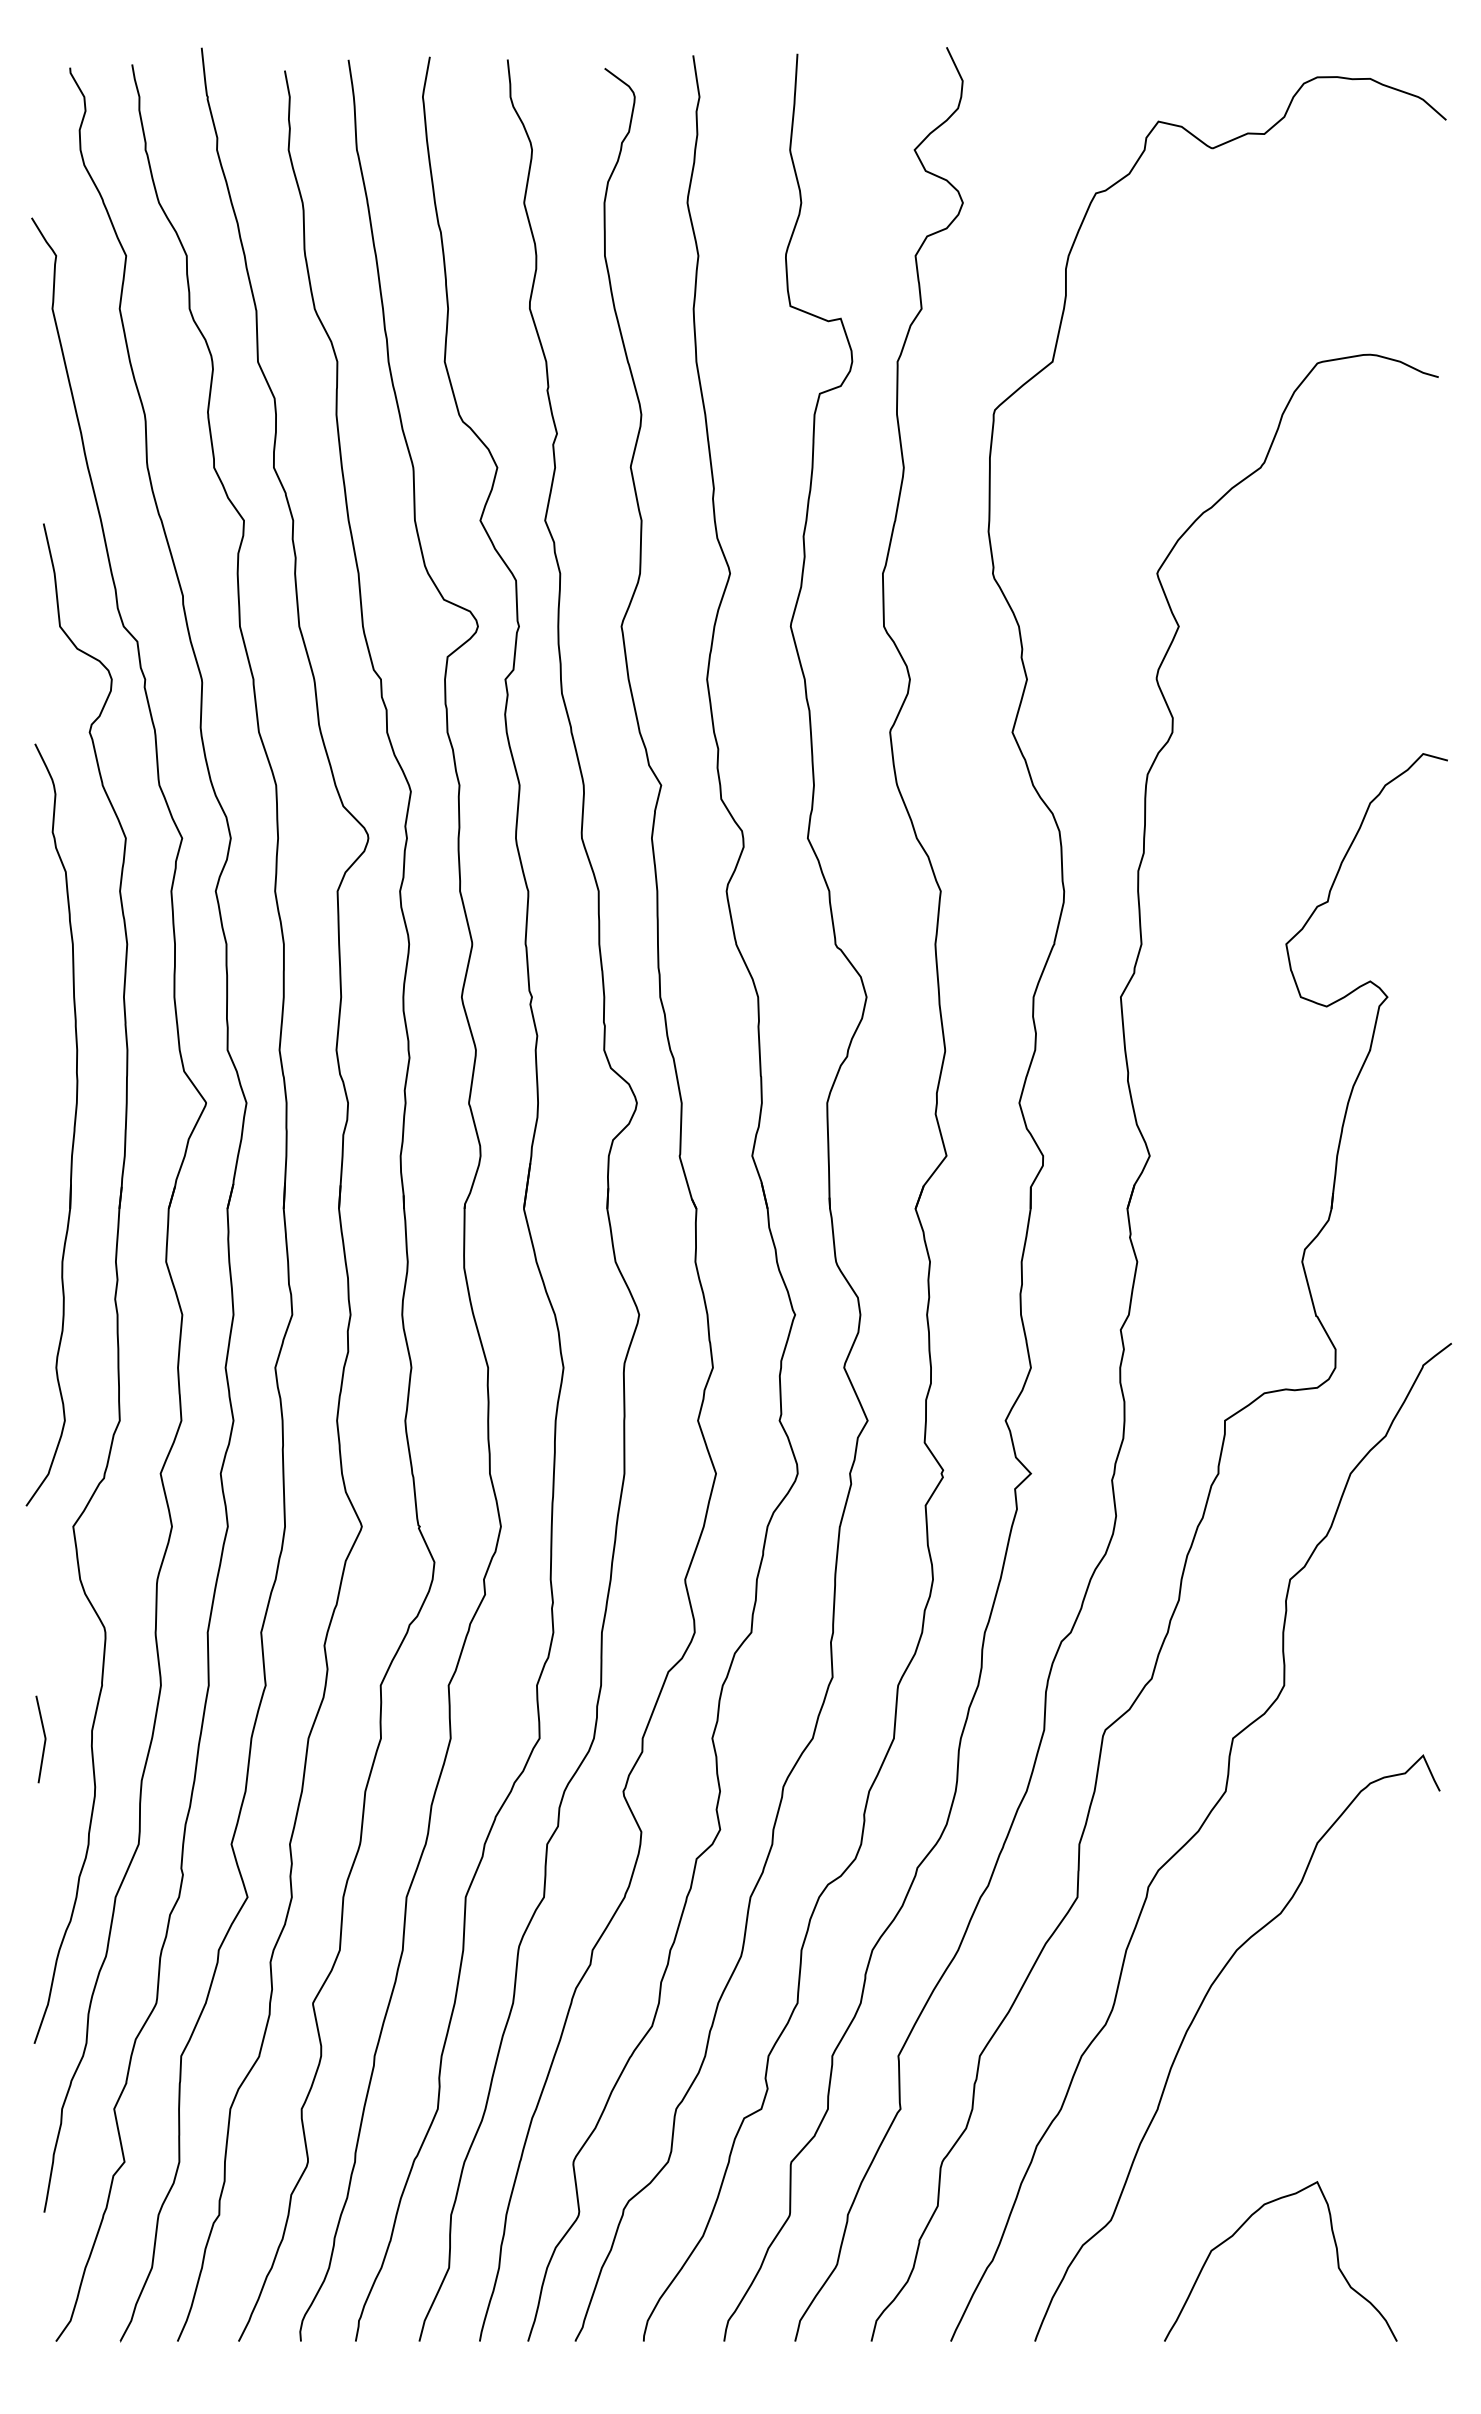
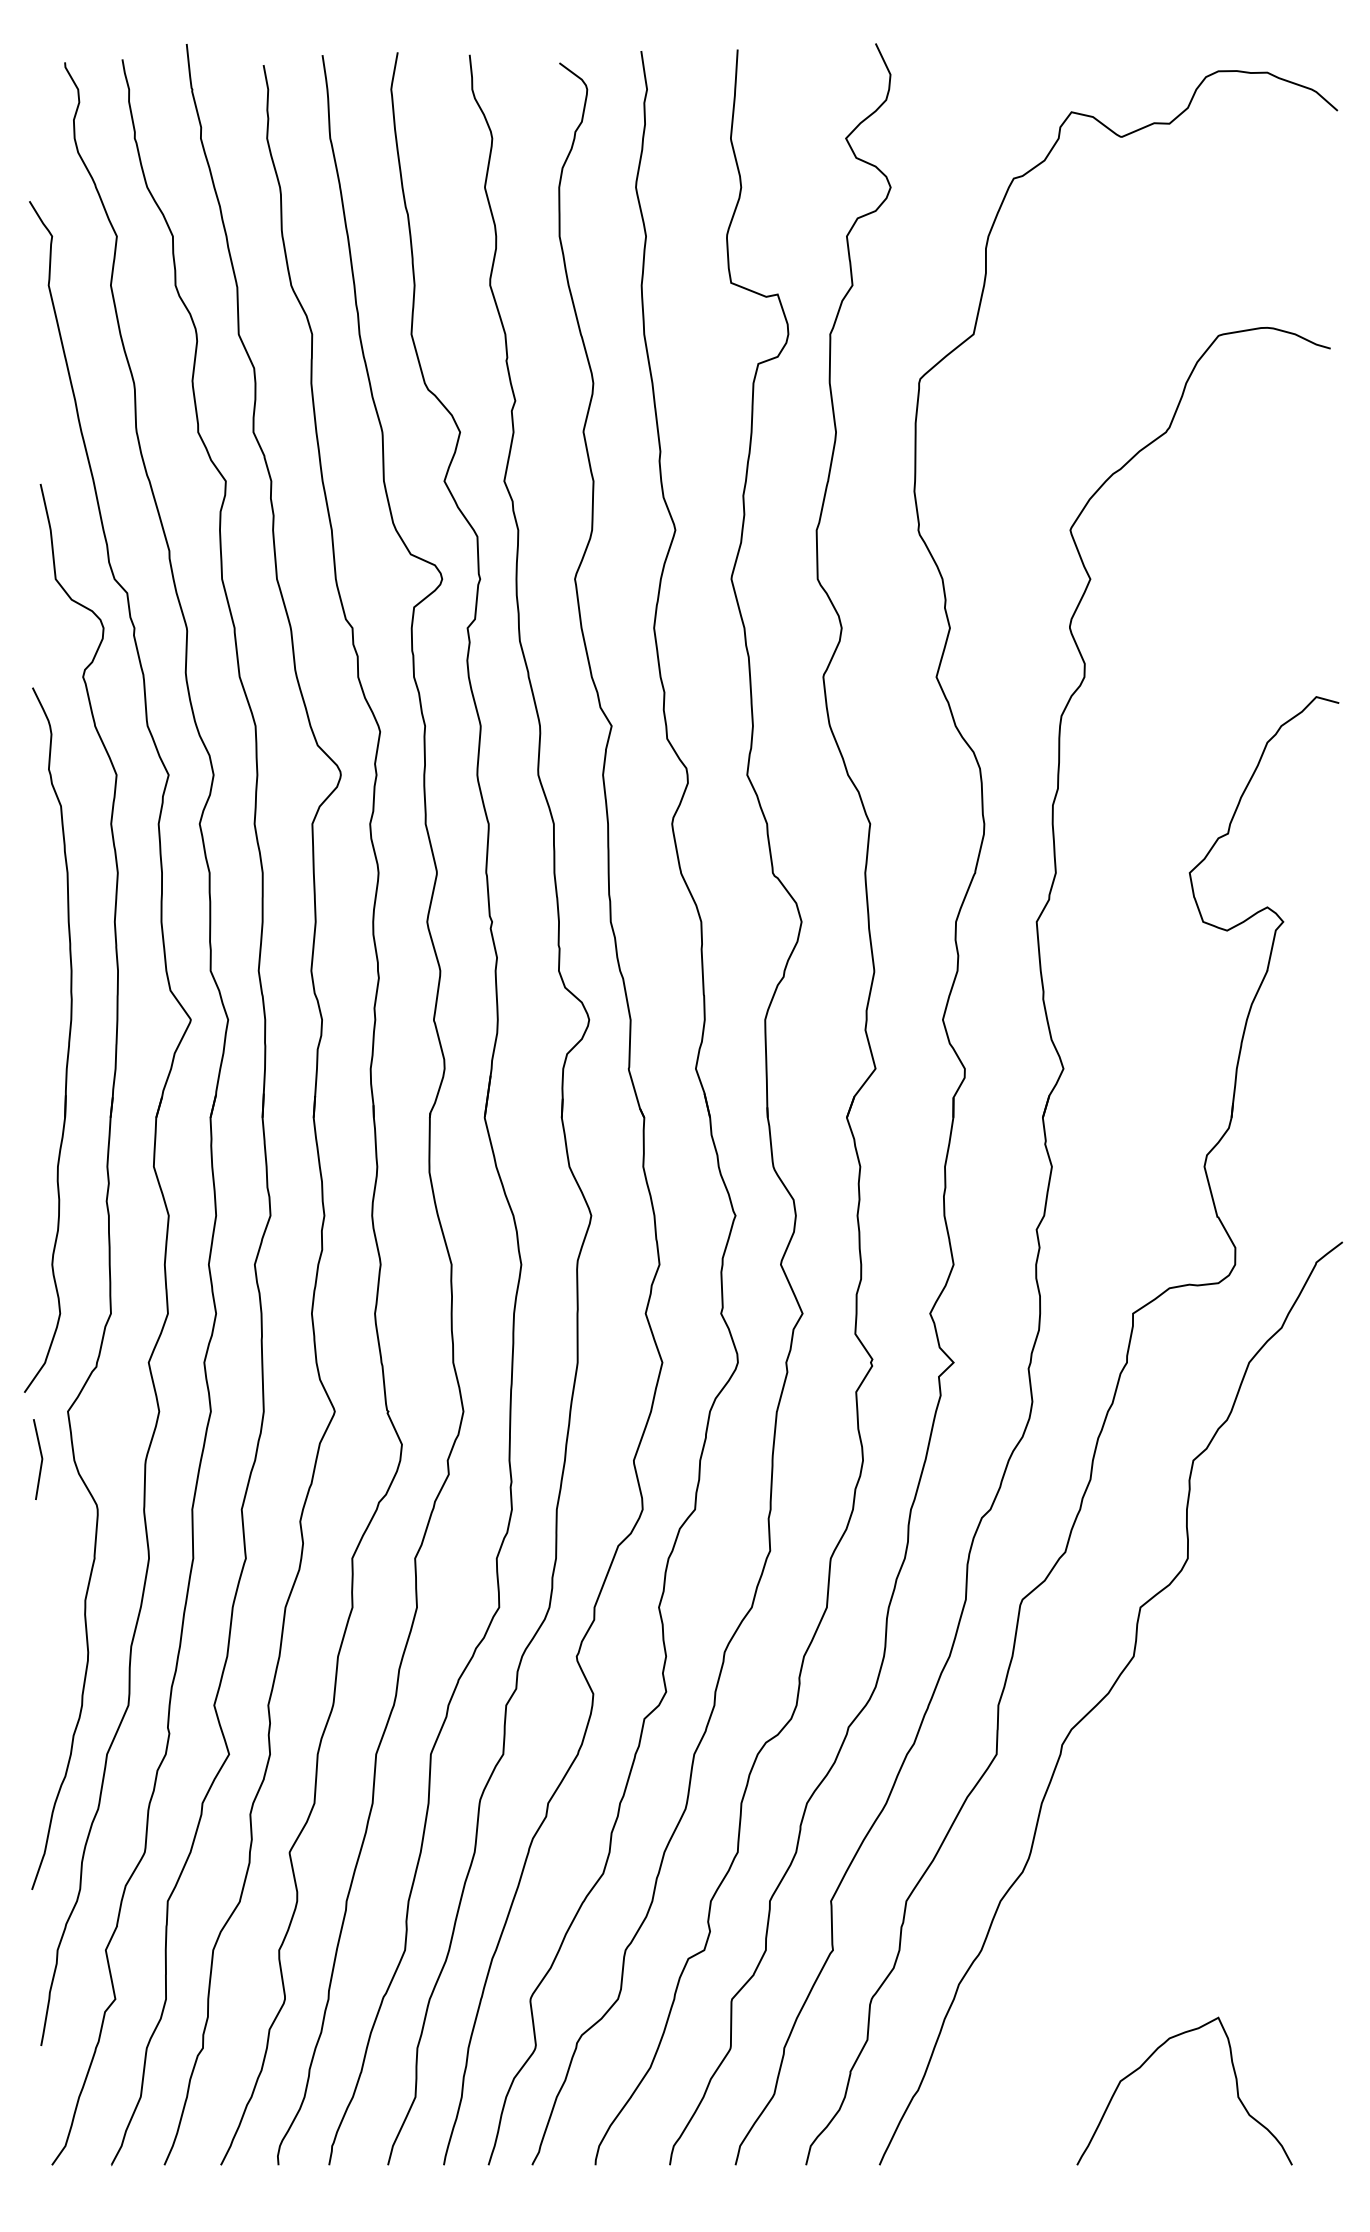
line: (44, 1739) -> (41, 1459), moved
curve: (1191, 2025) -> (1102, 1872), removed

